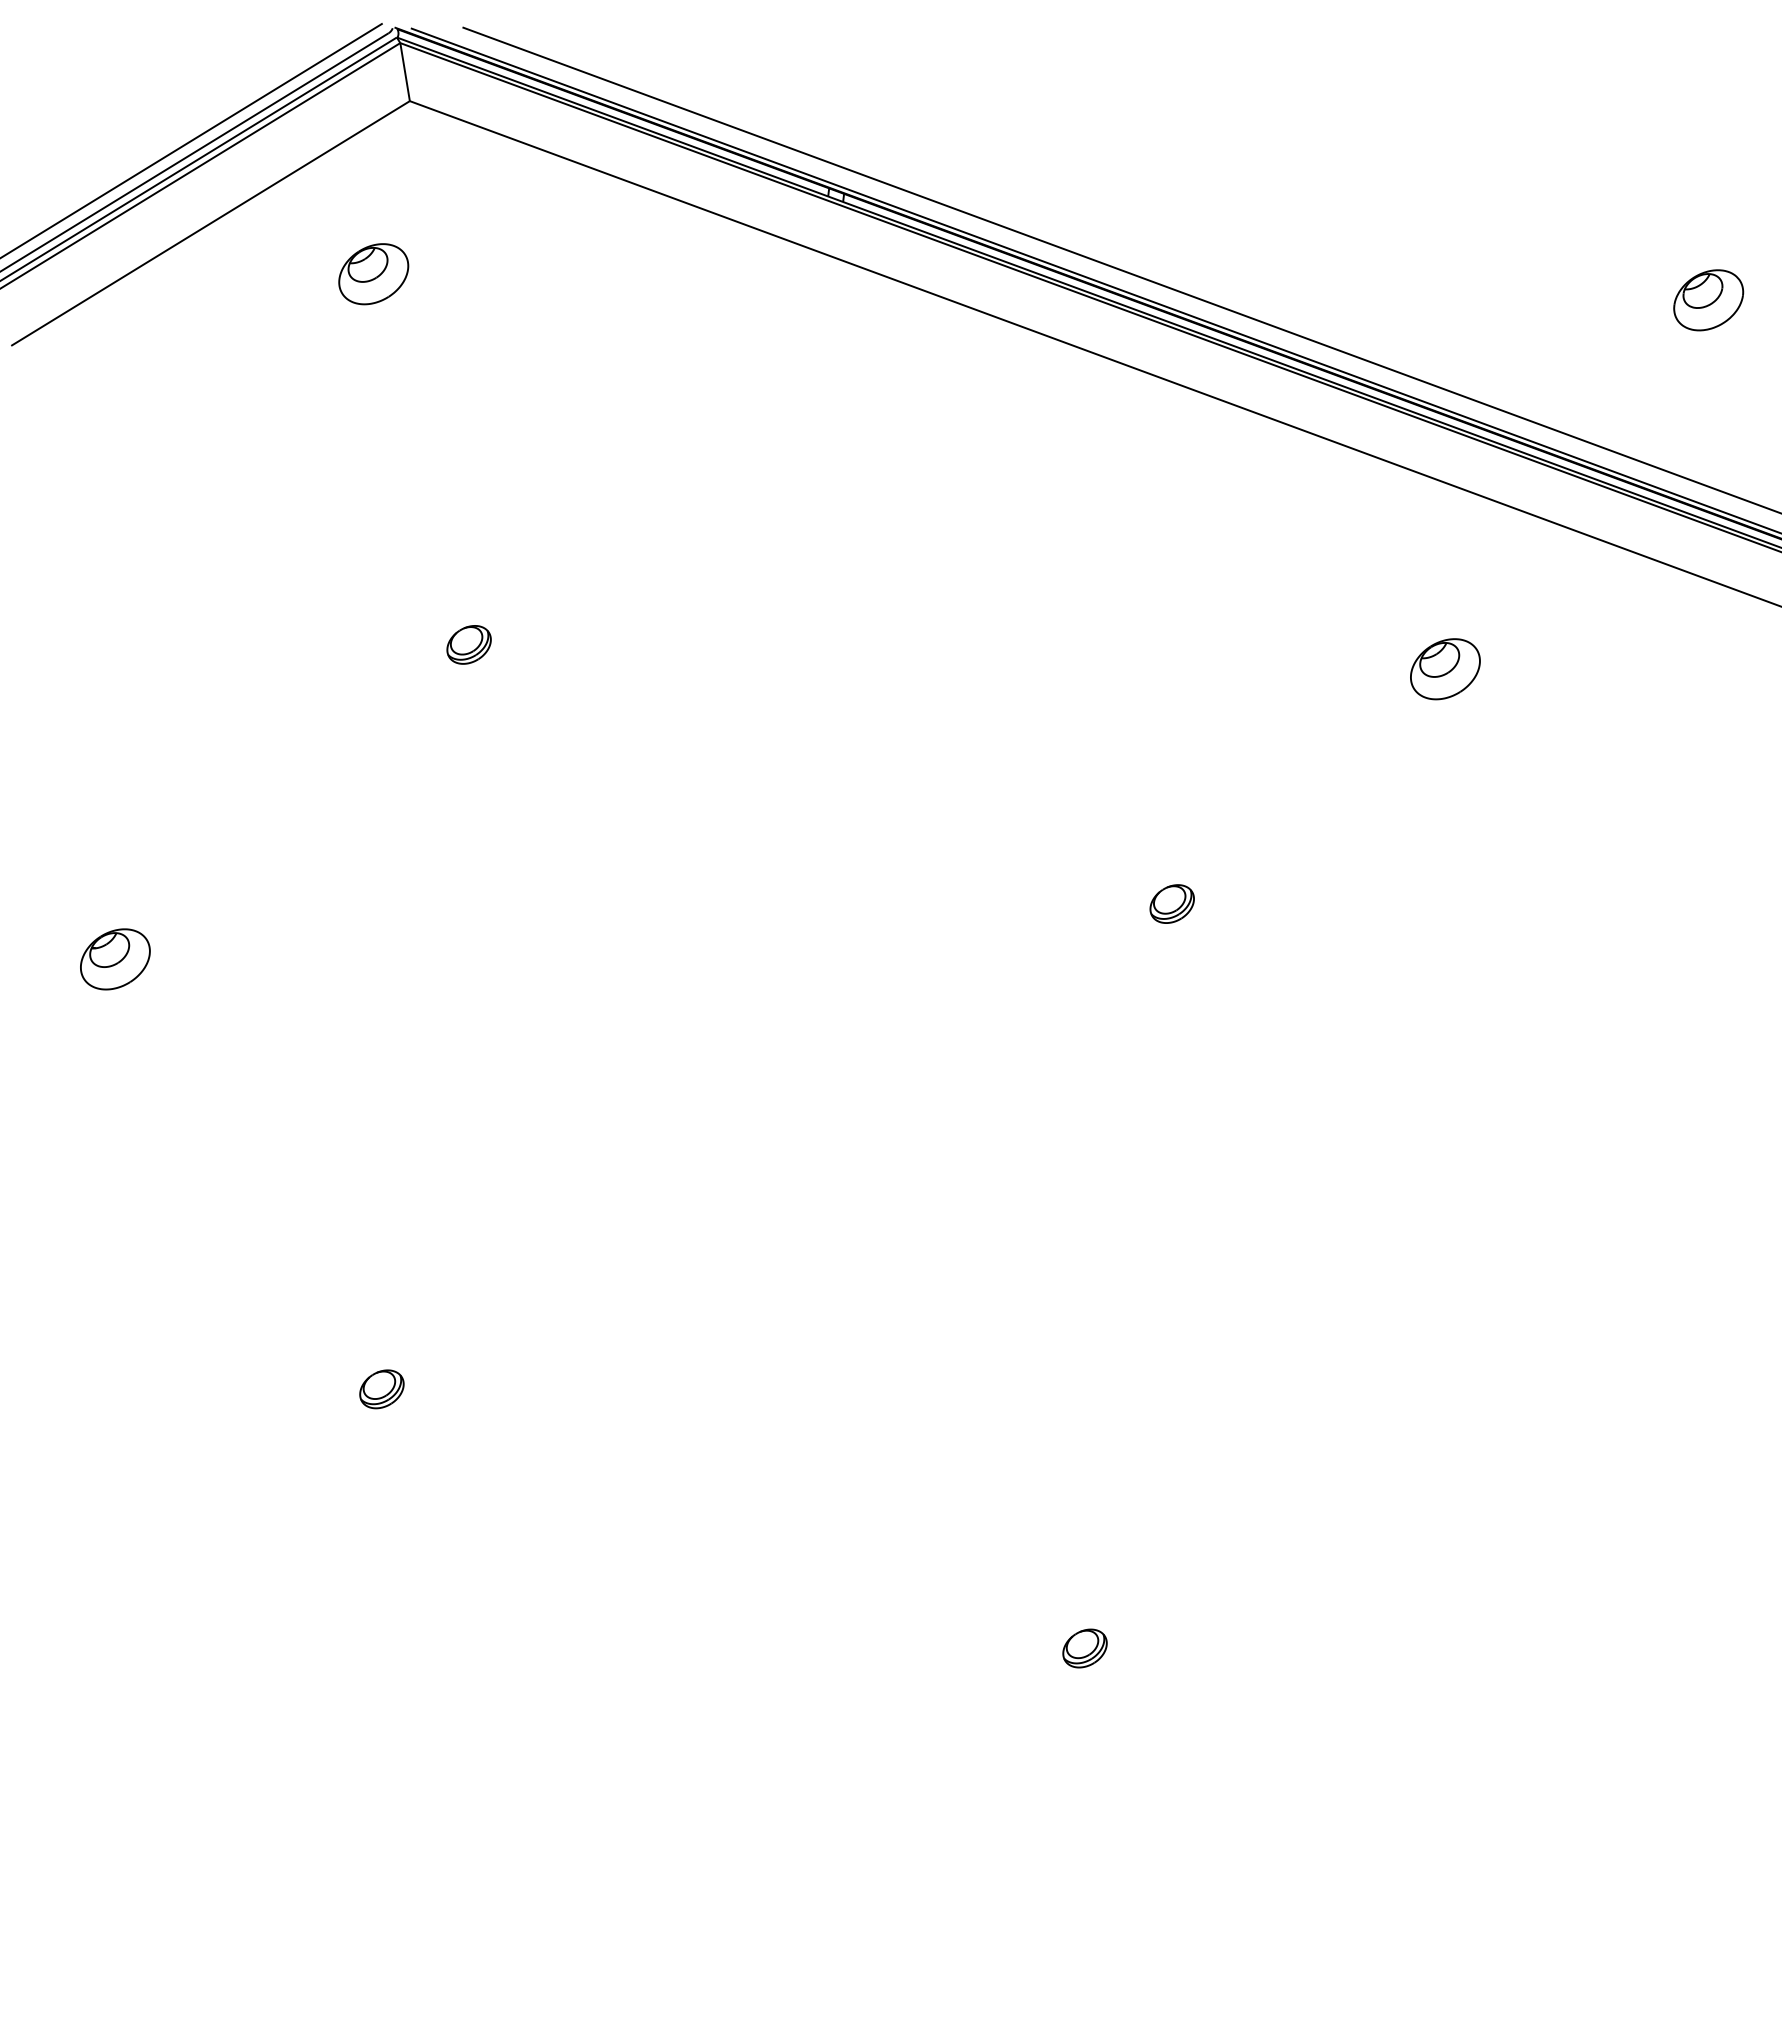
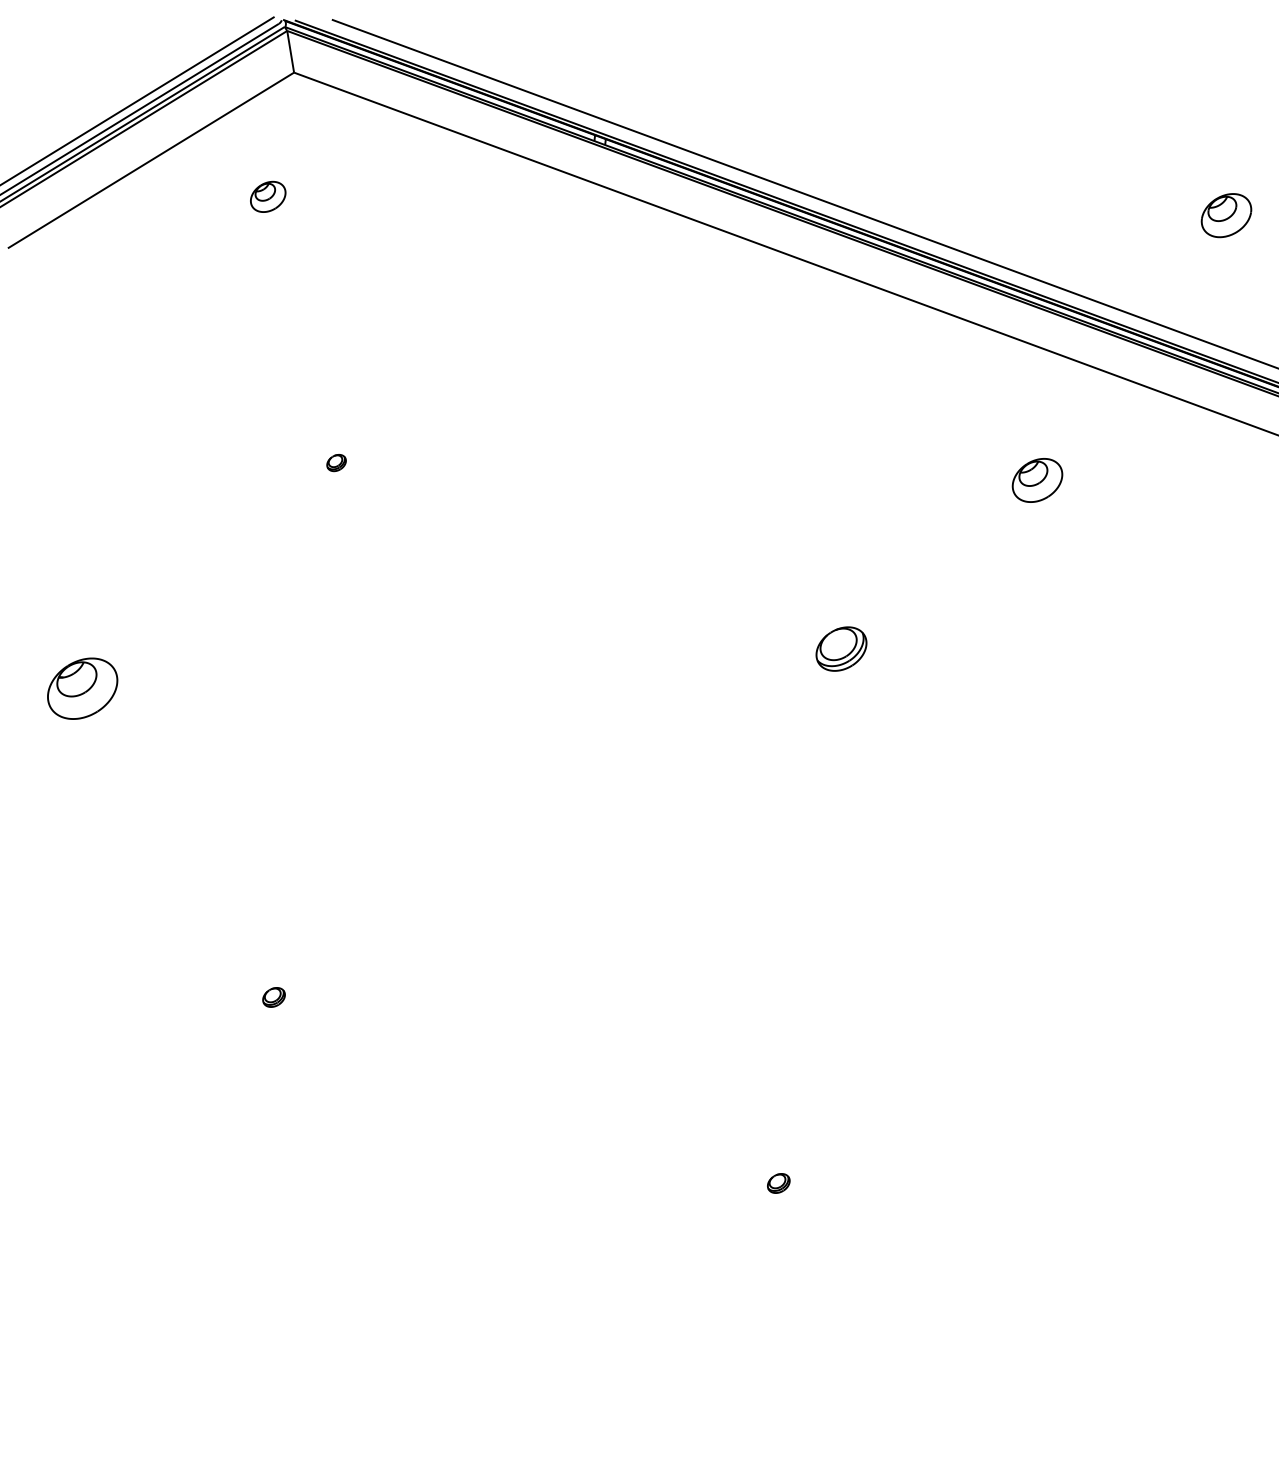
part: (373, 274) -> (267, 197), size x0.7
part: (468, 644) -> (336, 462), size x0.6
part: (1171, 903) -> (840, 648), size x1.6
part: (115, 959) -> (82, 688), size x1.4
part: (381, 1389) -> (273, 997), size x0.7
part: (1084, 1648) -> (778, 1183), size x0.7

